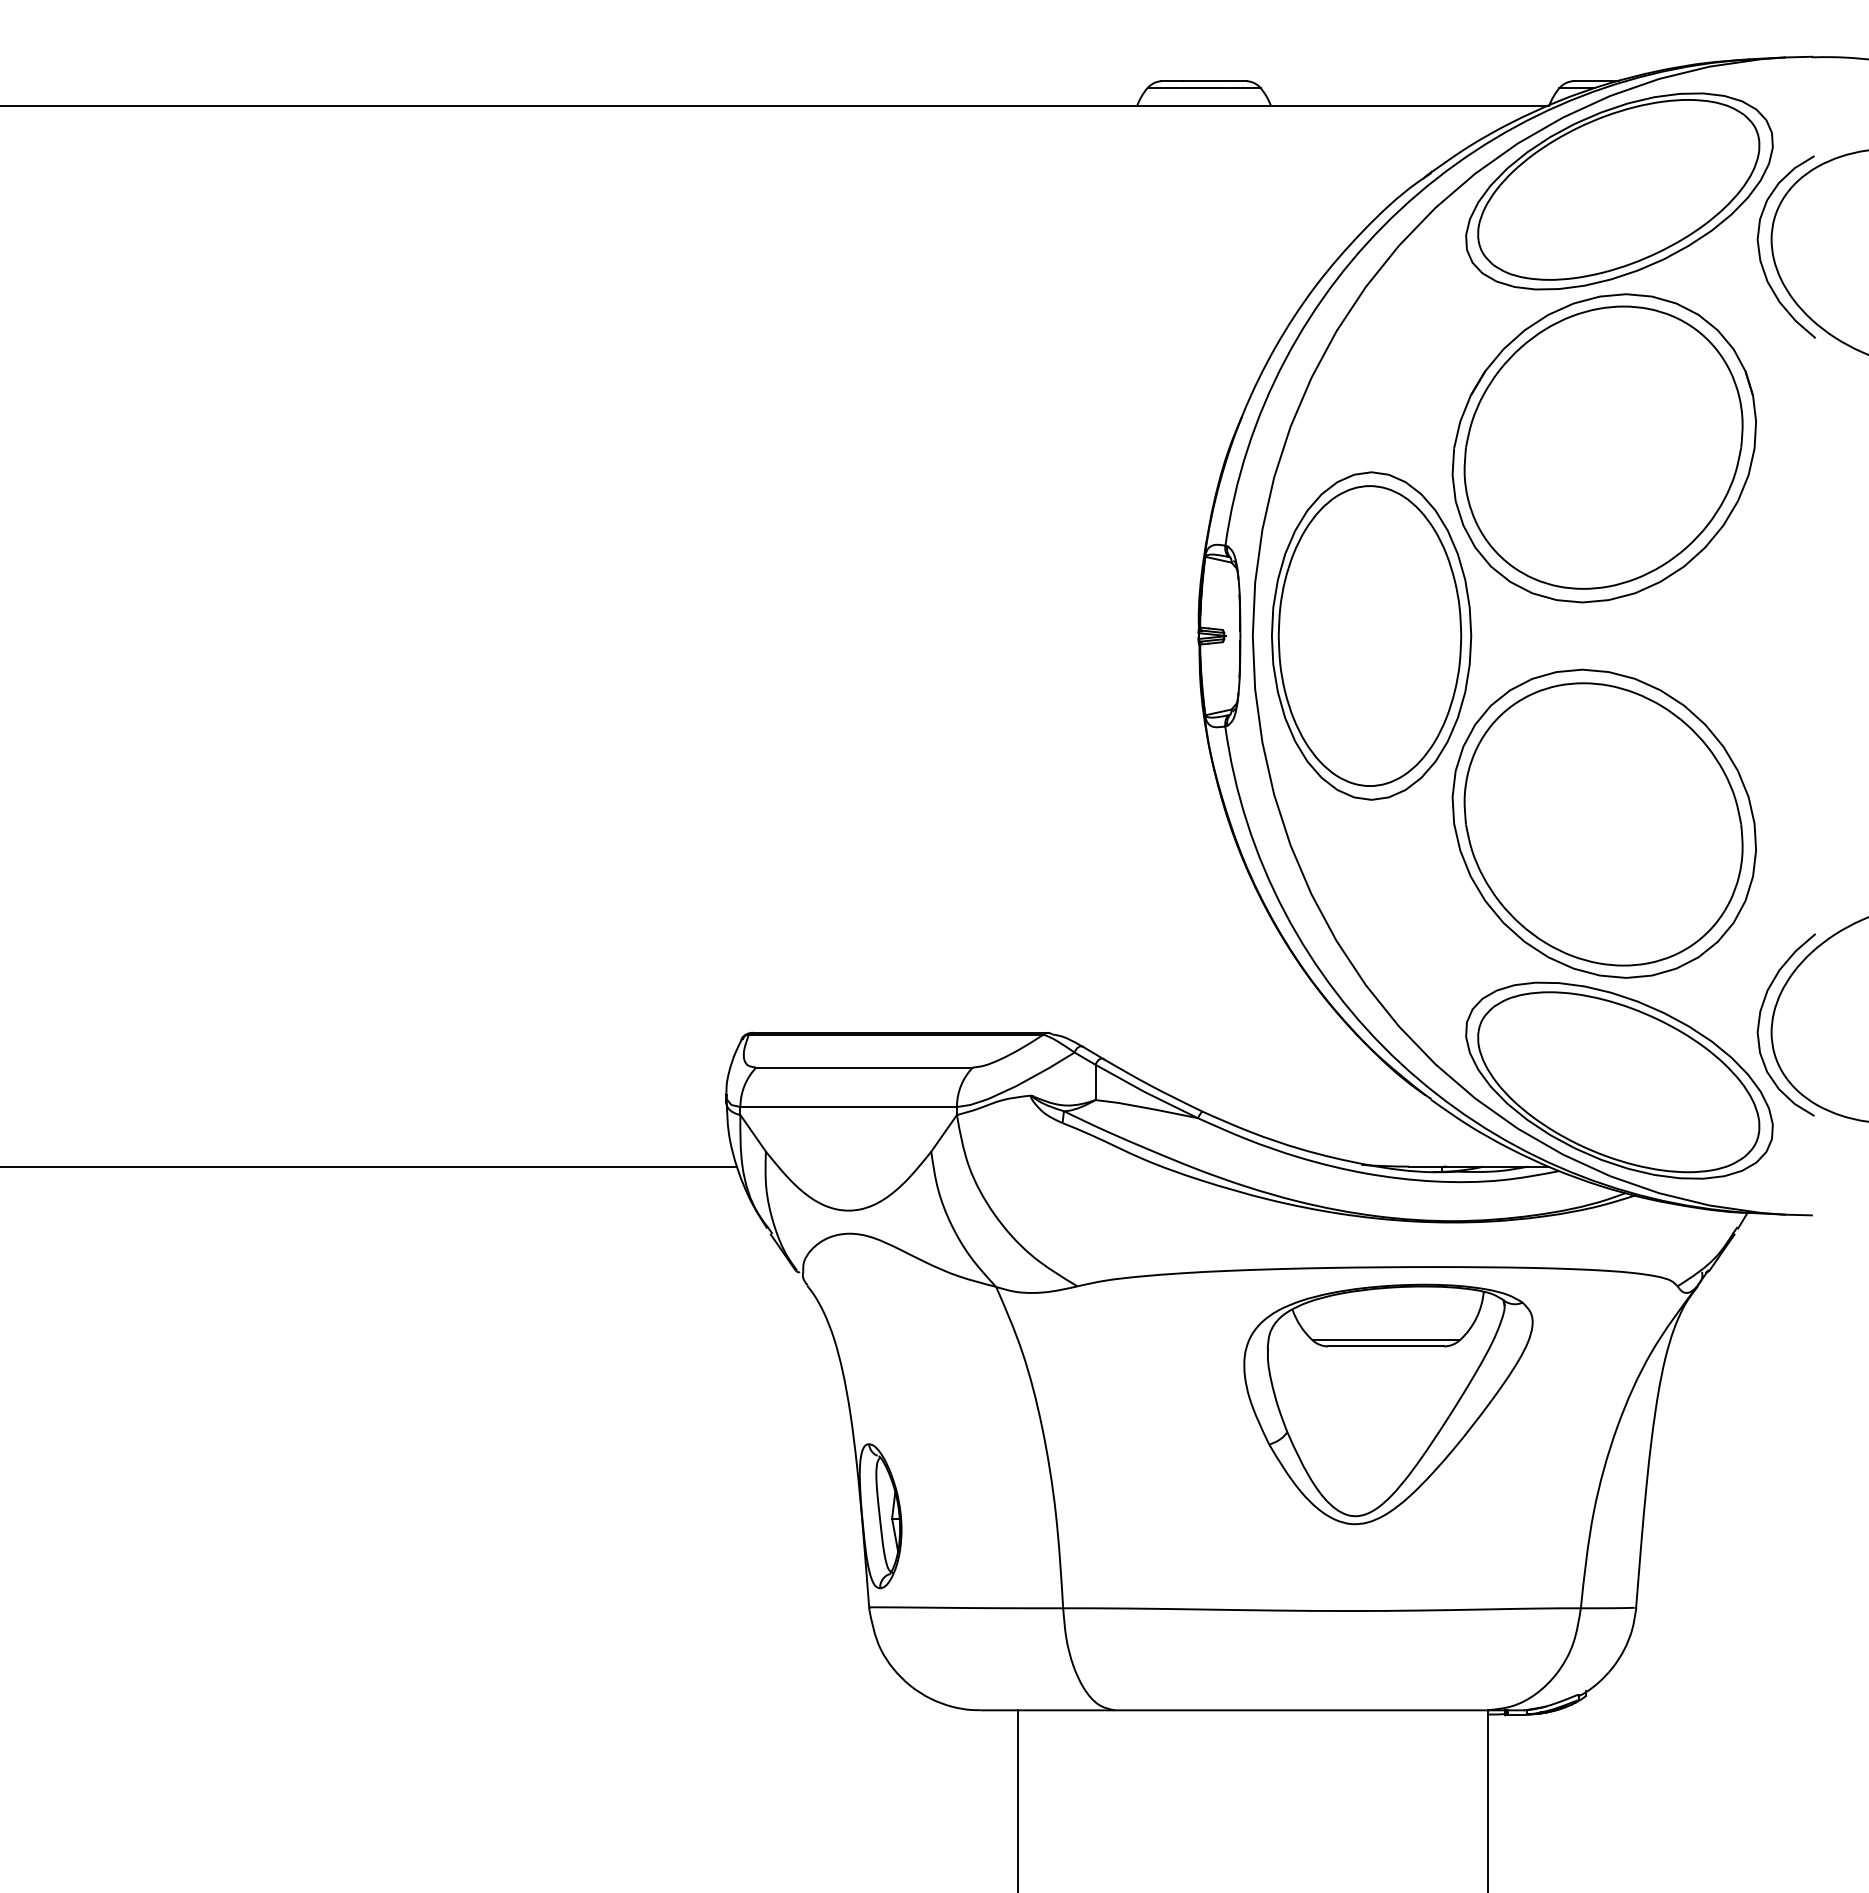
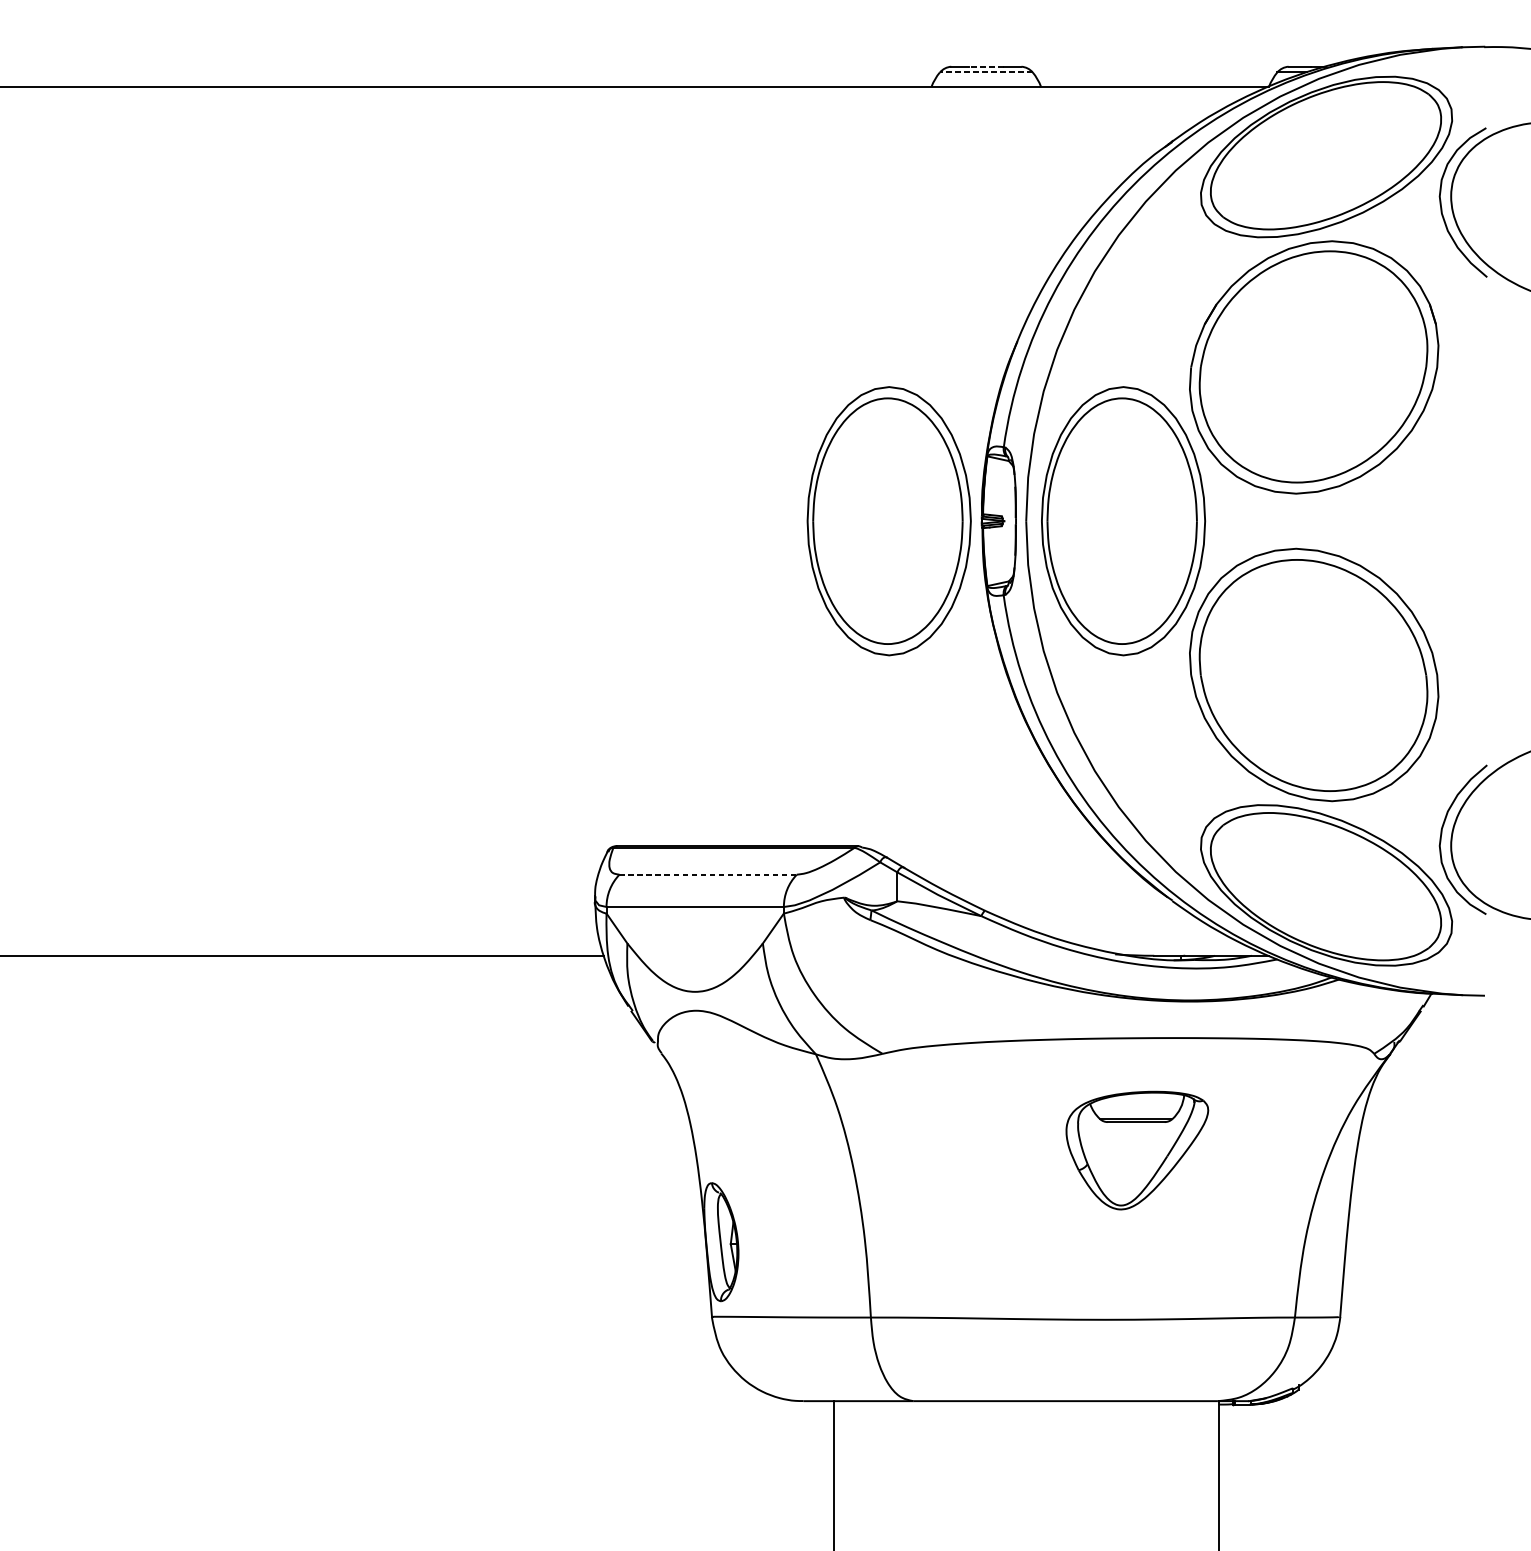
line: (1203, 81) -> (985, 66), solid -> dashed
line: (1204, 88) -> (986, 72), solid -> dashed
part: (1085, 635) -> (889, 520), added
line: (864, 1067) -> (708, 874), solid -> dashed
part: (1388, 1404) -> (1137, 1150), size x0.6

